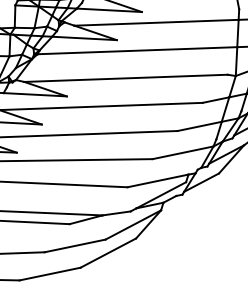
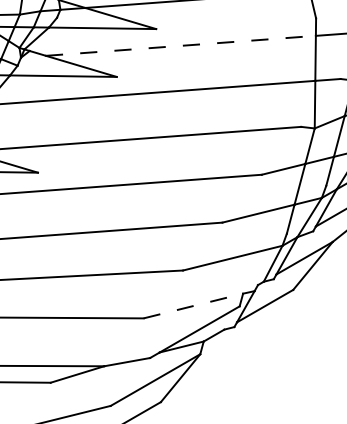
line: (157, 22) -> (182, 45), solid -> dashed
line: (158, 180) -> (194, 305), solid -> dashed

